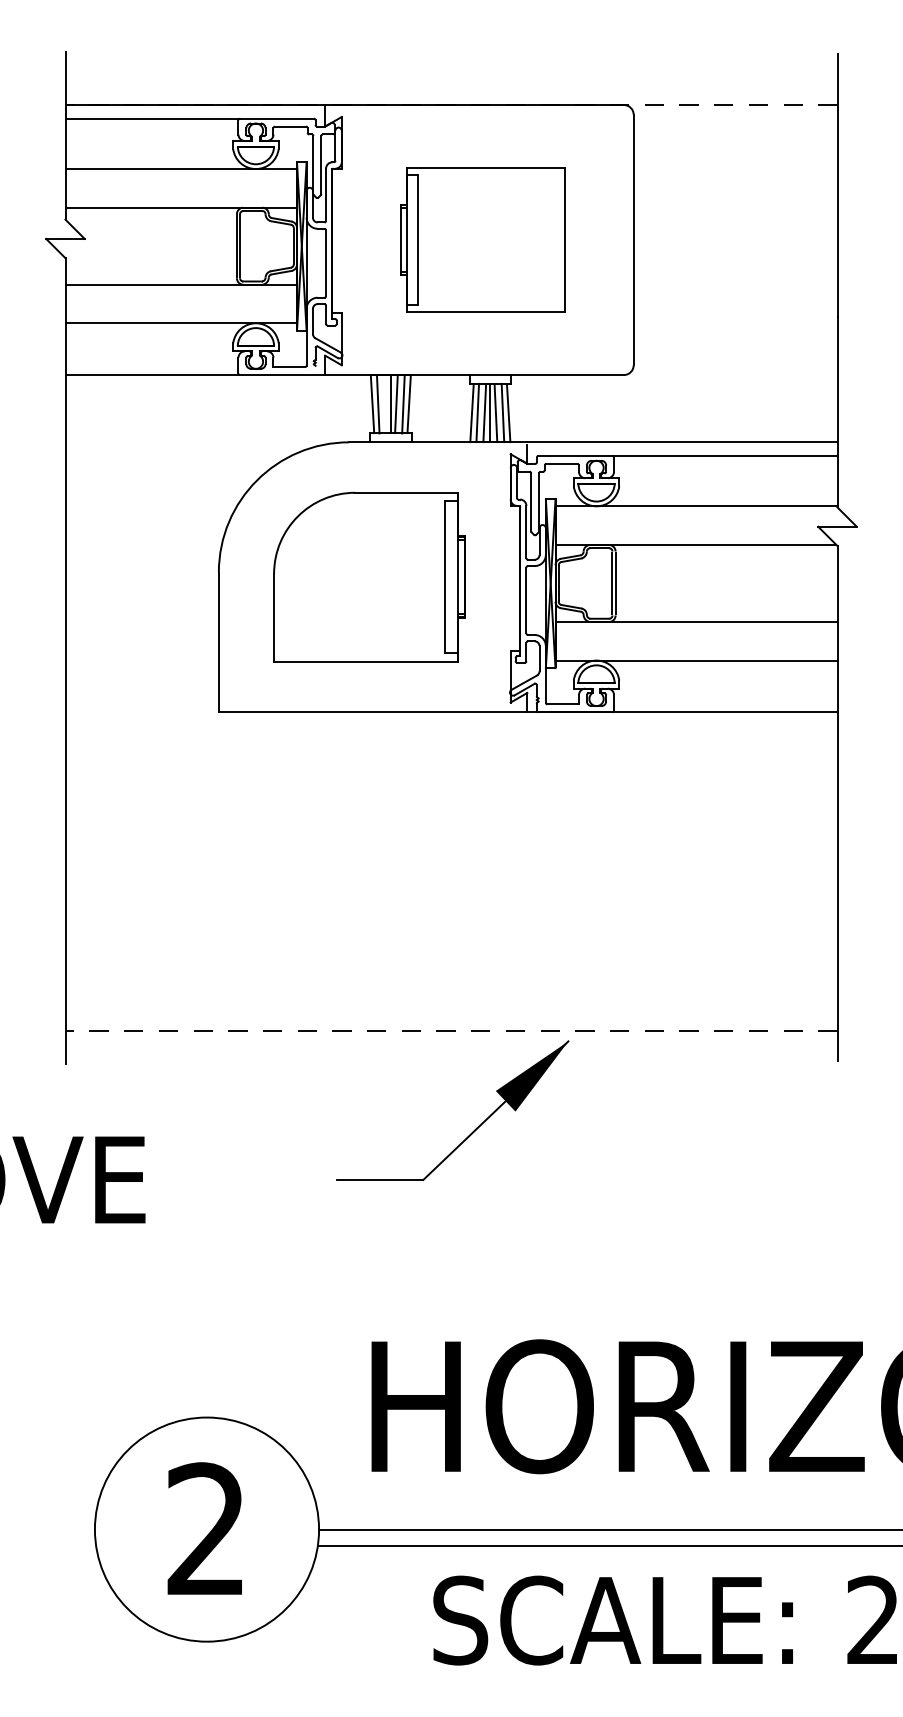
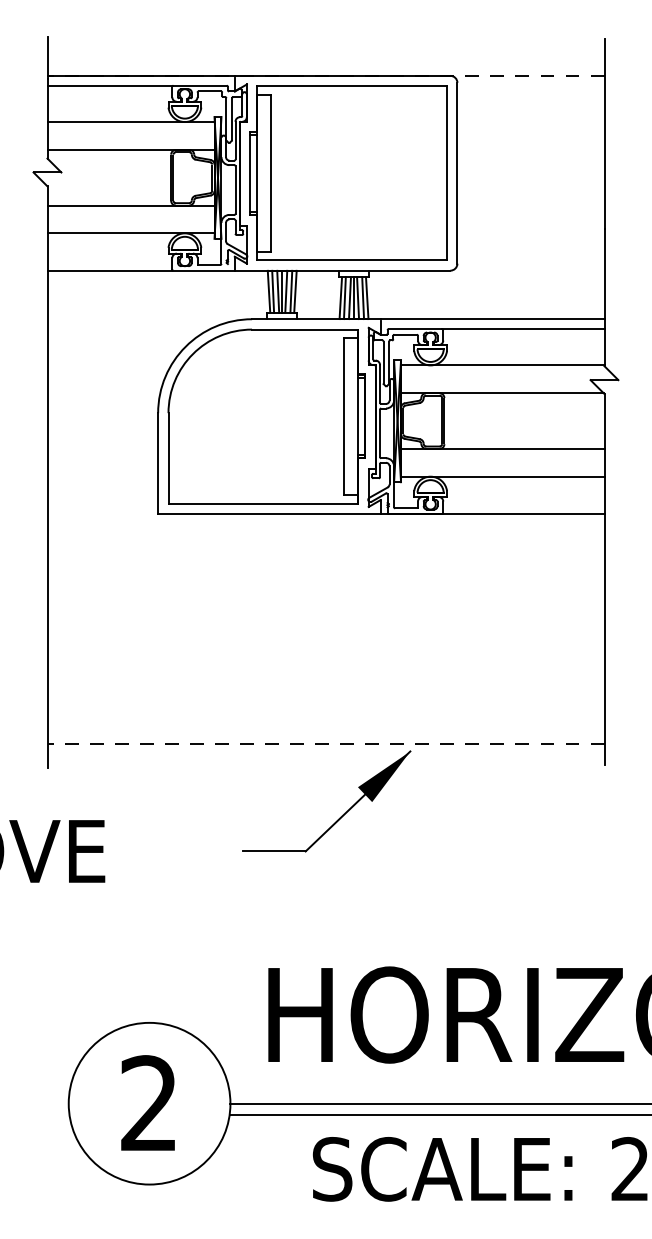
part: (482, 239) -> (348, 172), size x1.67
line: (384, 404) -> (277, 291), added
part: (369, 576) -> (266, 416), size x1.43

